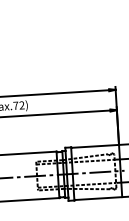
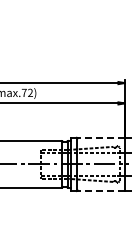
line: (95, 146) -> (101, 138), solid -> dashed
line: (98, 198) -> (101, 190), solid -> dashed

